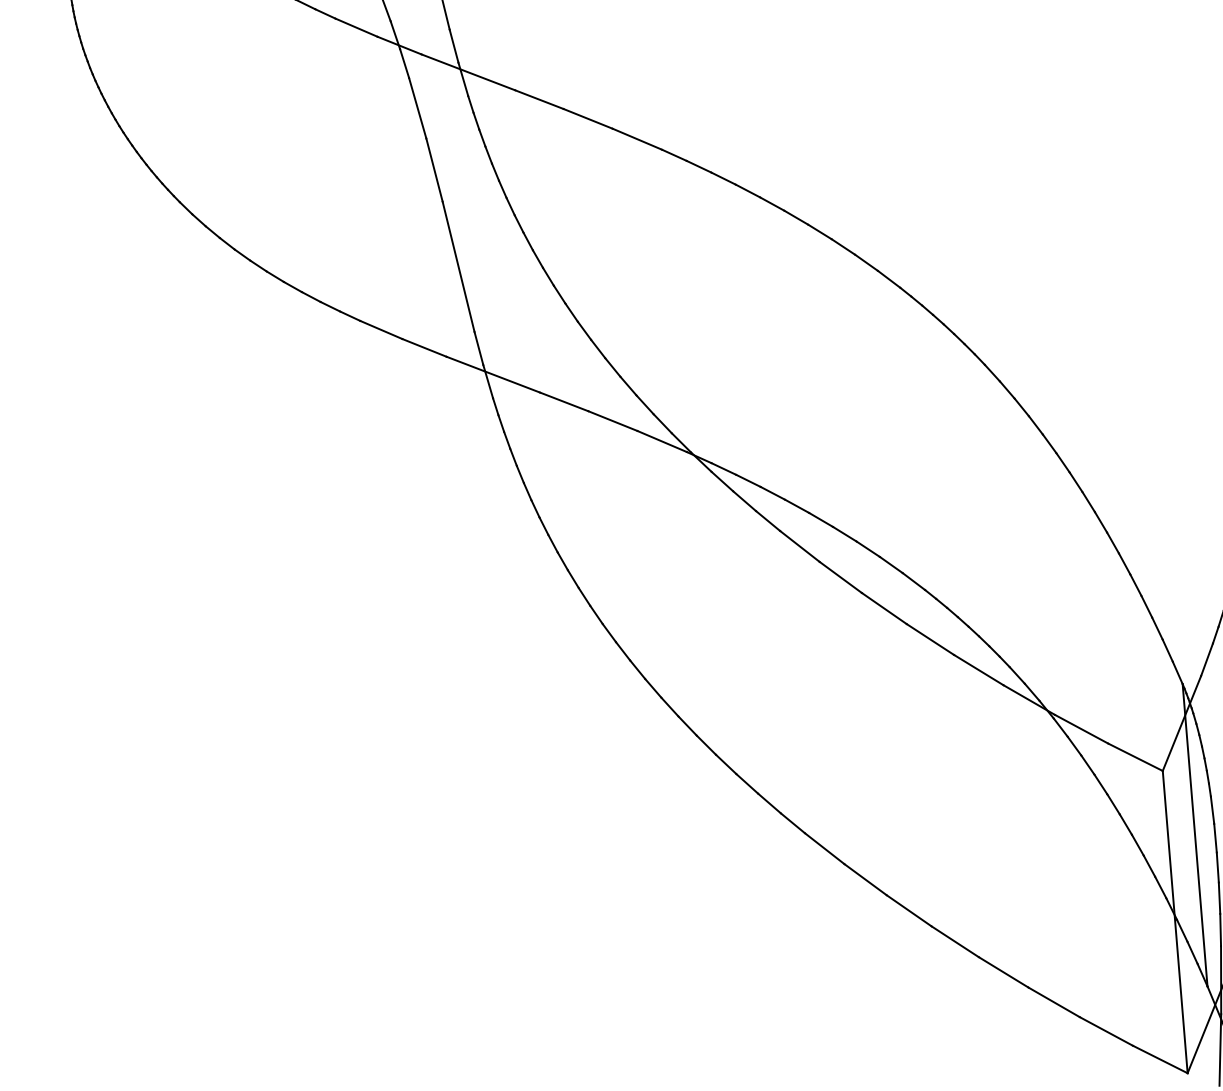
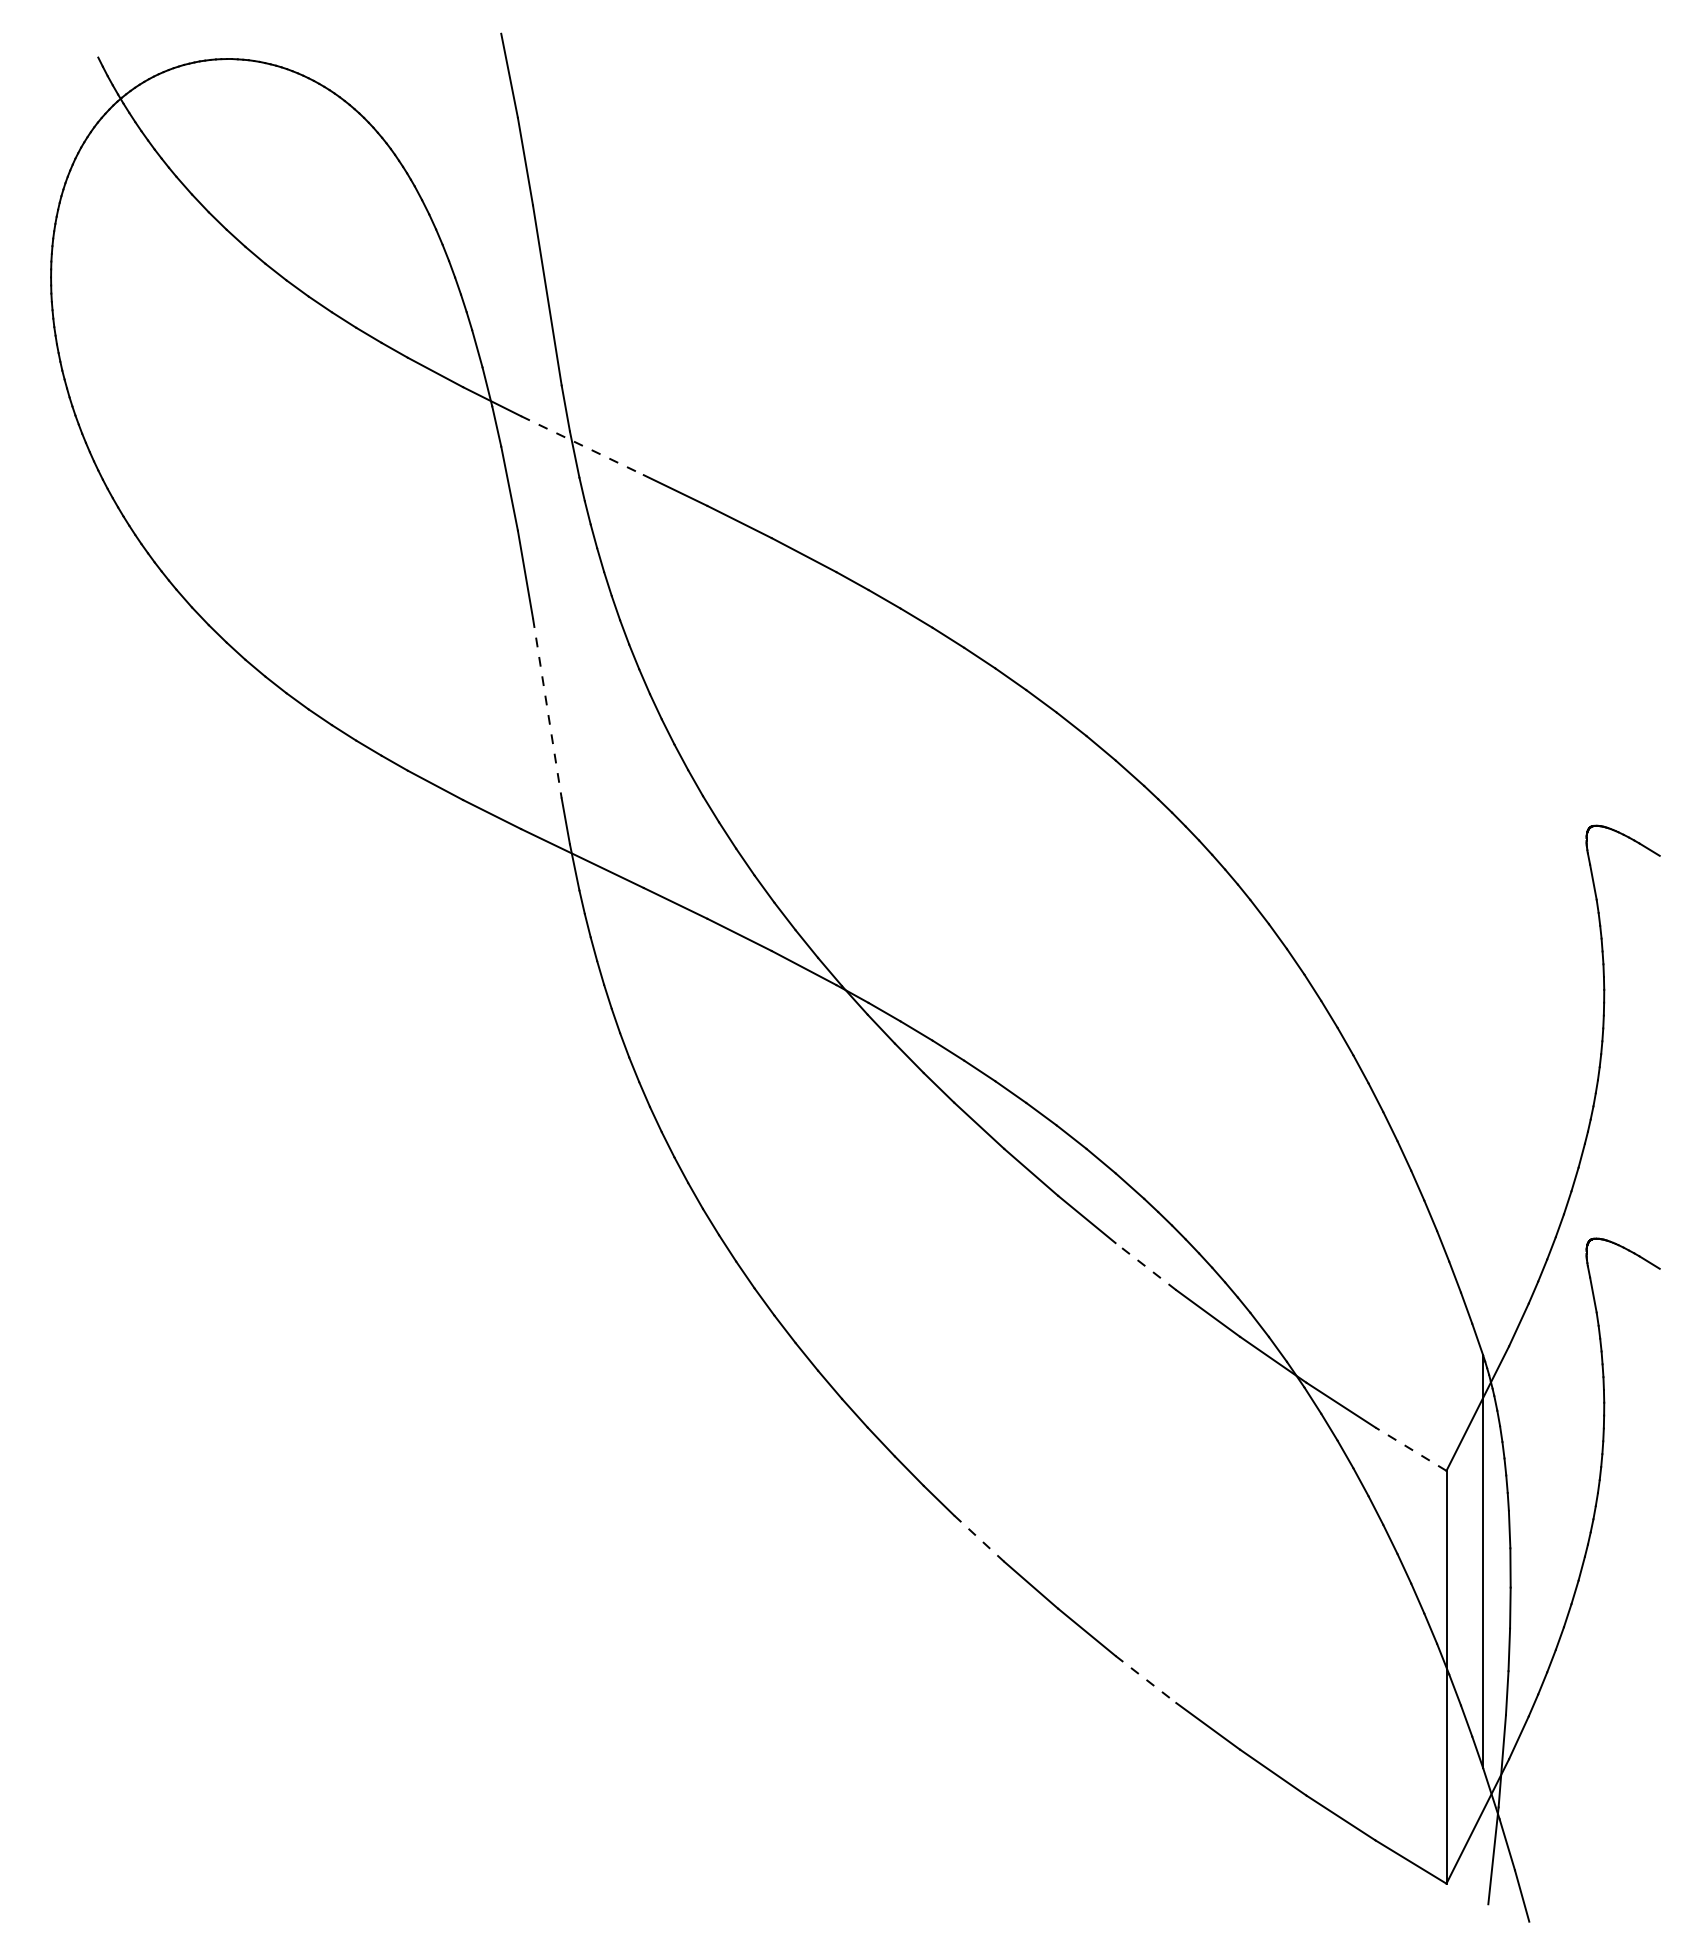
line: (468, 72) -> (582, 445), solid -> dashed
line: (458, 266) -> (547, 708), solid -> dashed
line: (930, 639) -> (1145, 1266), solid -> dashed
line: (1135, 757) -> (1410, 1449), solid -> dashed
line: (824, 848) -> (979, 1538), solid -> dashed
line: (955, 941) -> (1146, 1679), solid -> dashed

